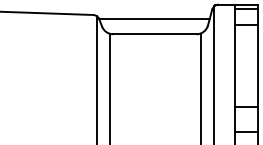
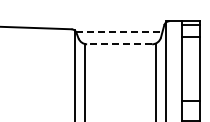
line: (154, 19) -> (119, 32), solid -> dashed
line: (154, 34) -> (119, 44), solid -> dashed

